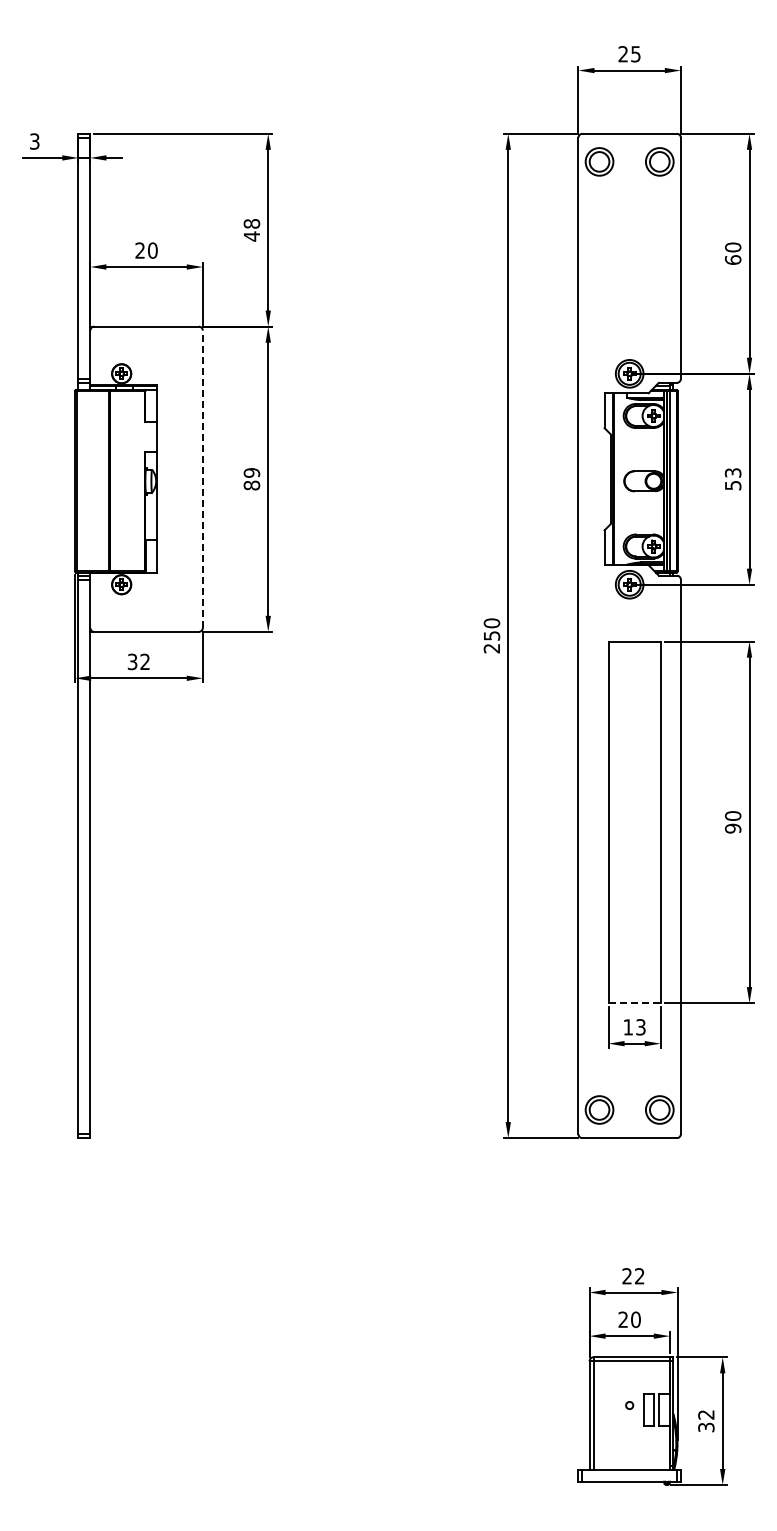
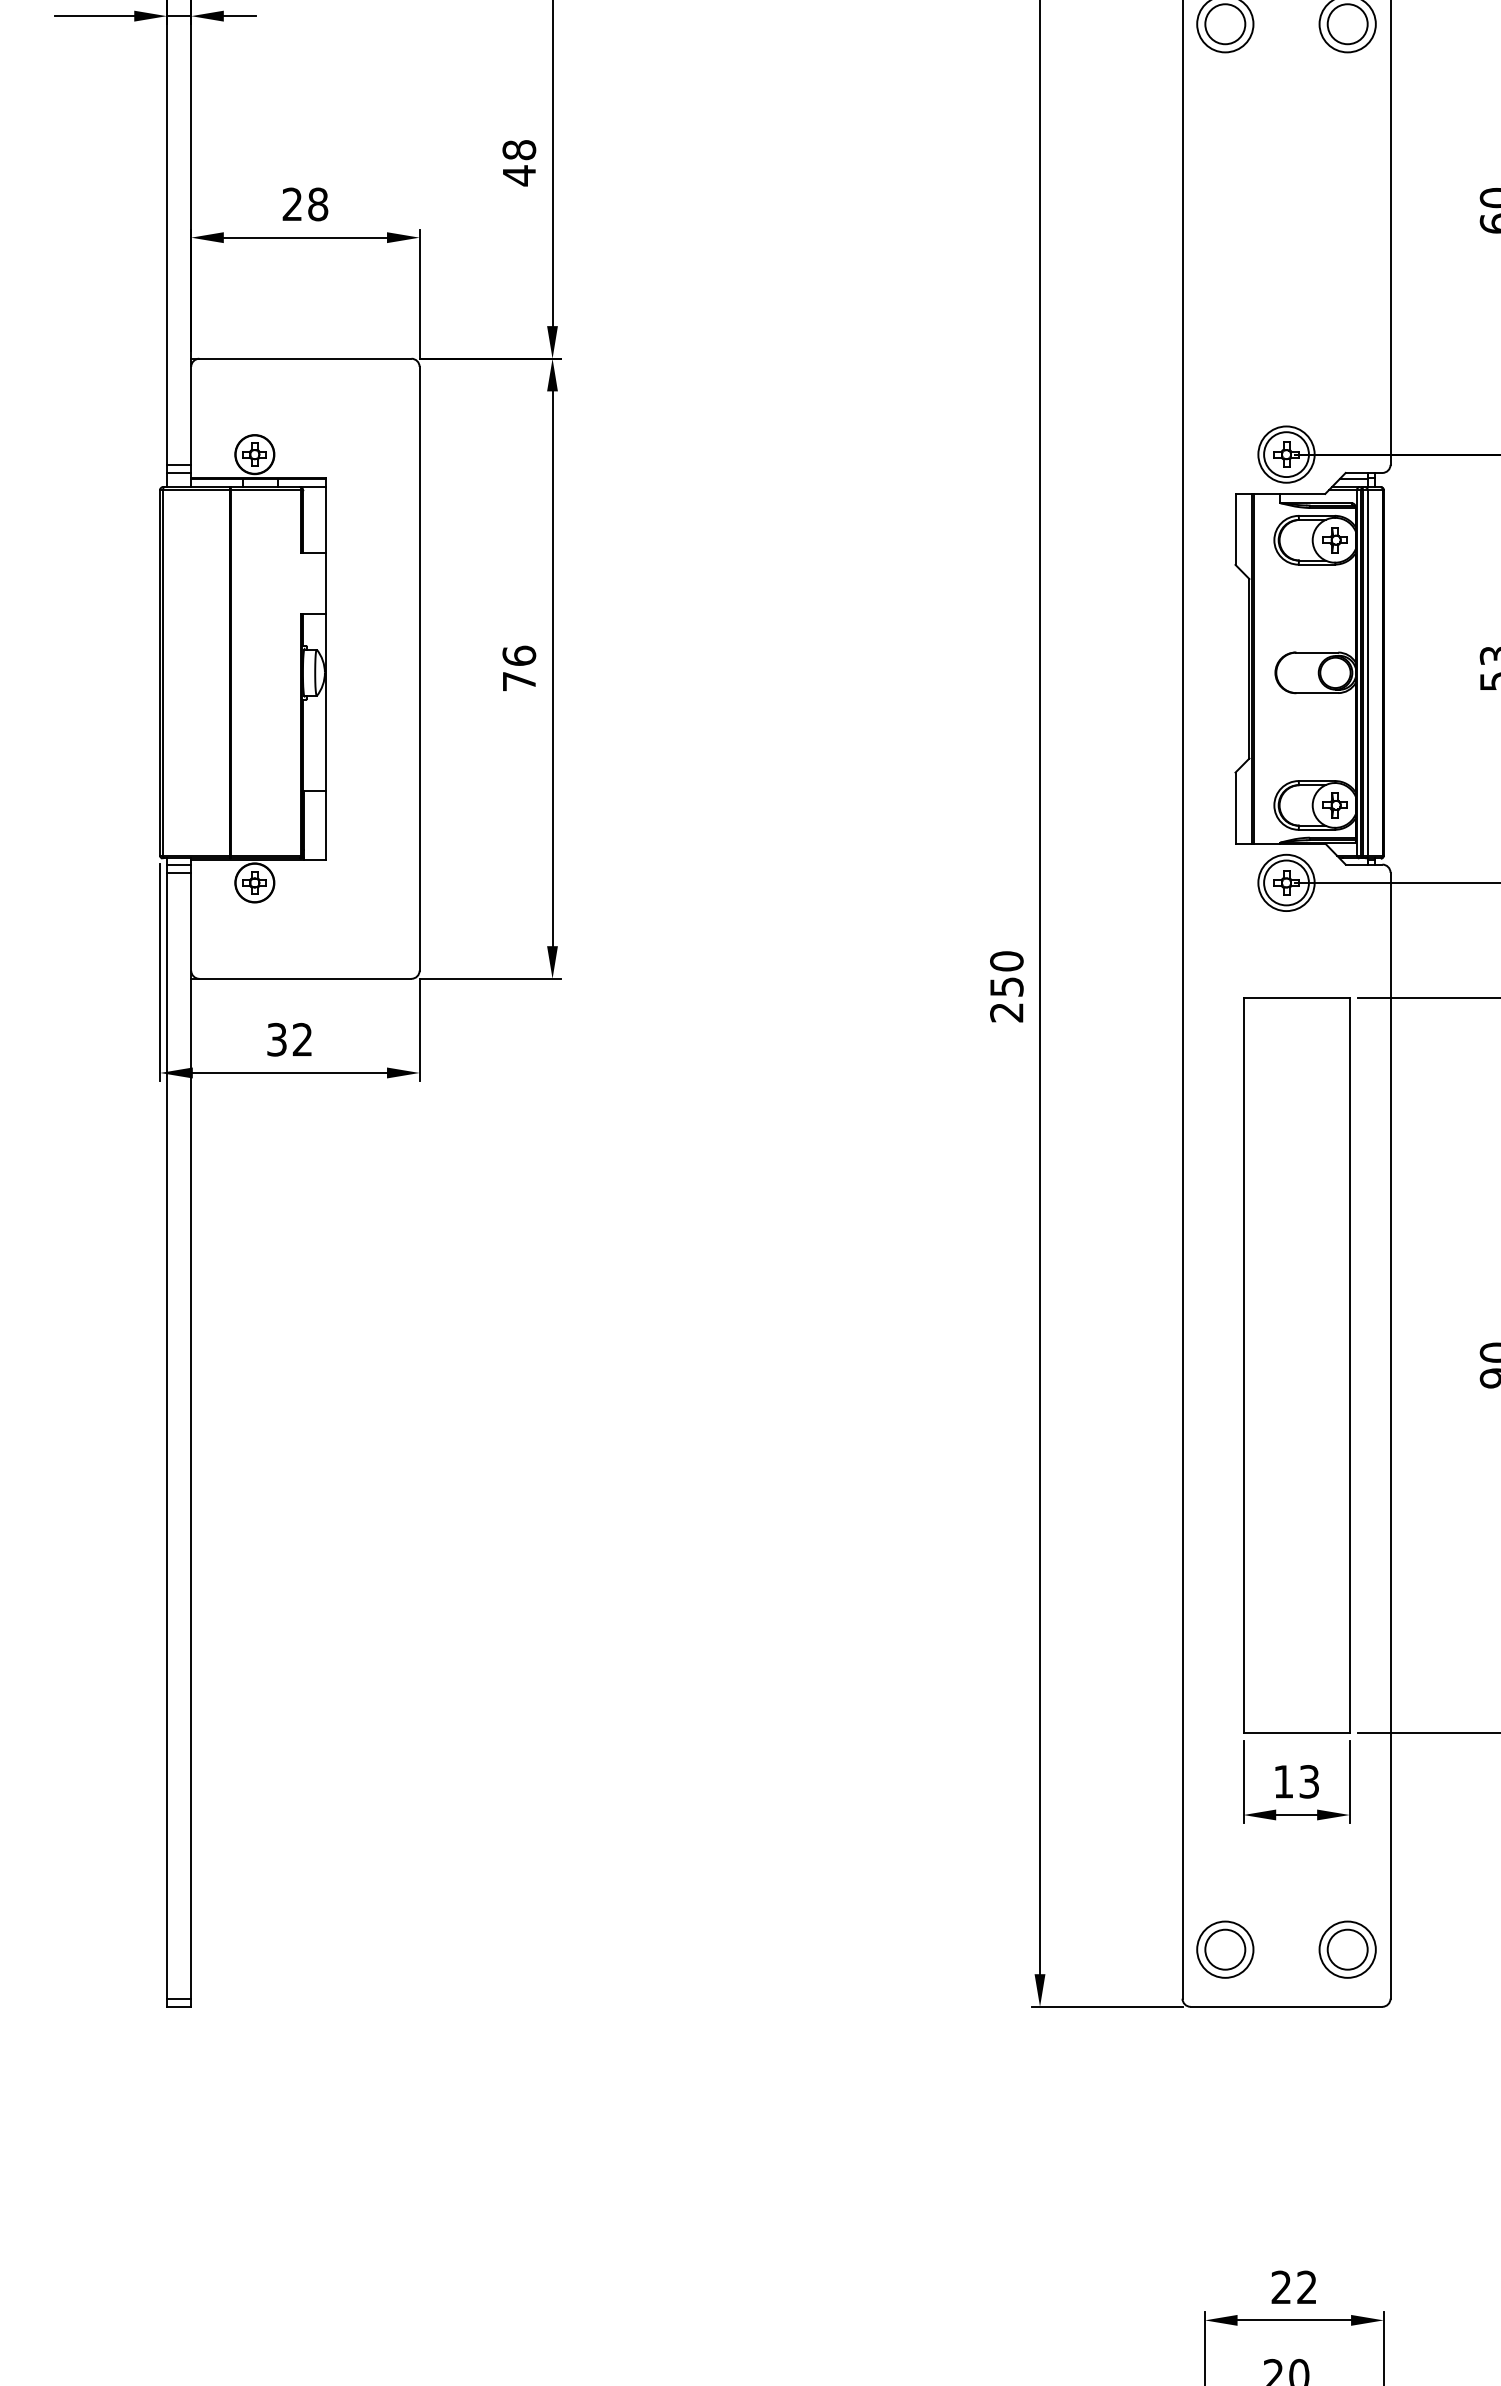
text: (152, 250) -> (317, 204), 20 -> 28
line: (202, 479) -> (418, 669), dashed -> solid
text: (251, 479) -> (518, 669), 89 -> 76
line: (635, 1003) -> (1298, 1733), dashed -> solid

